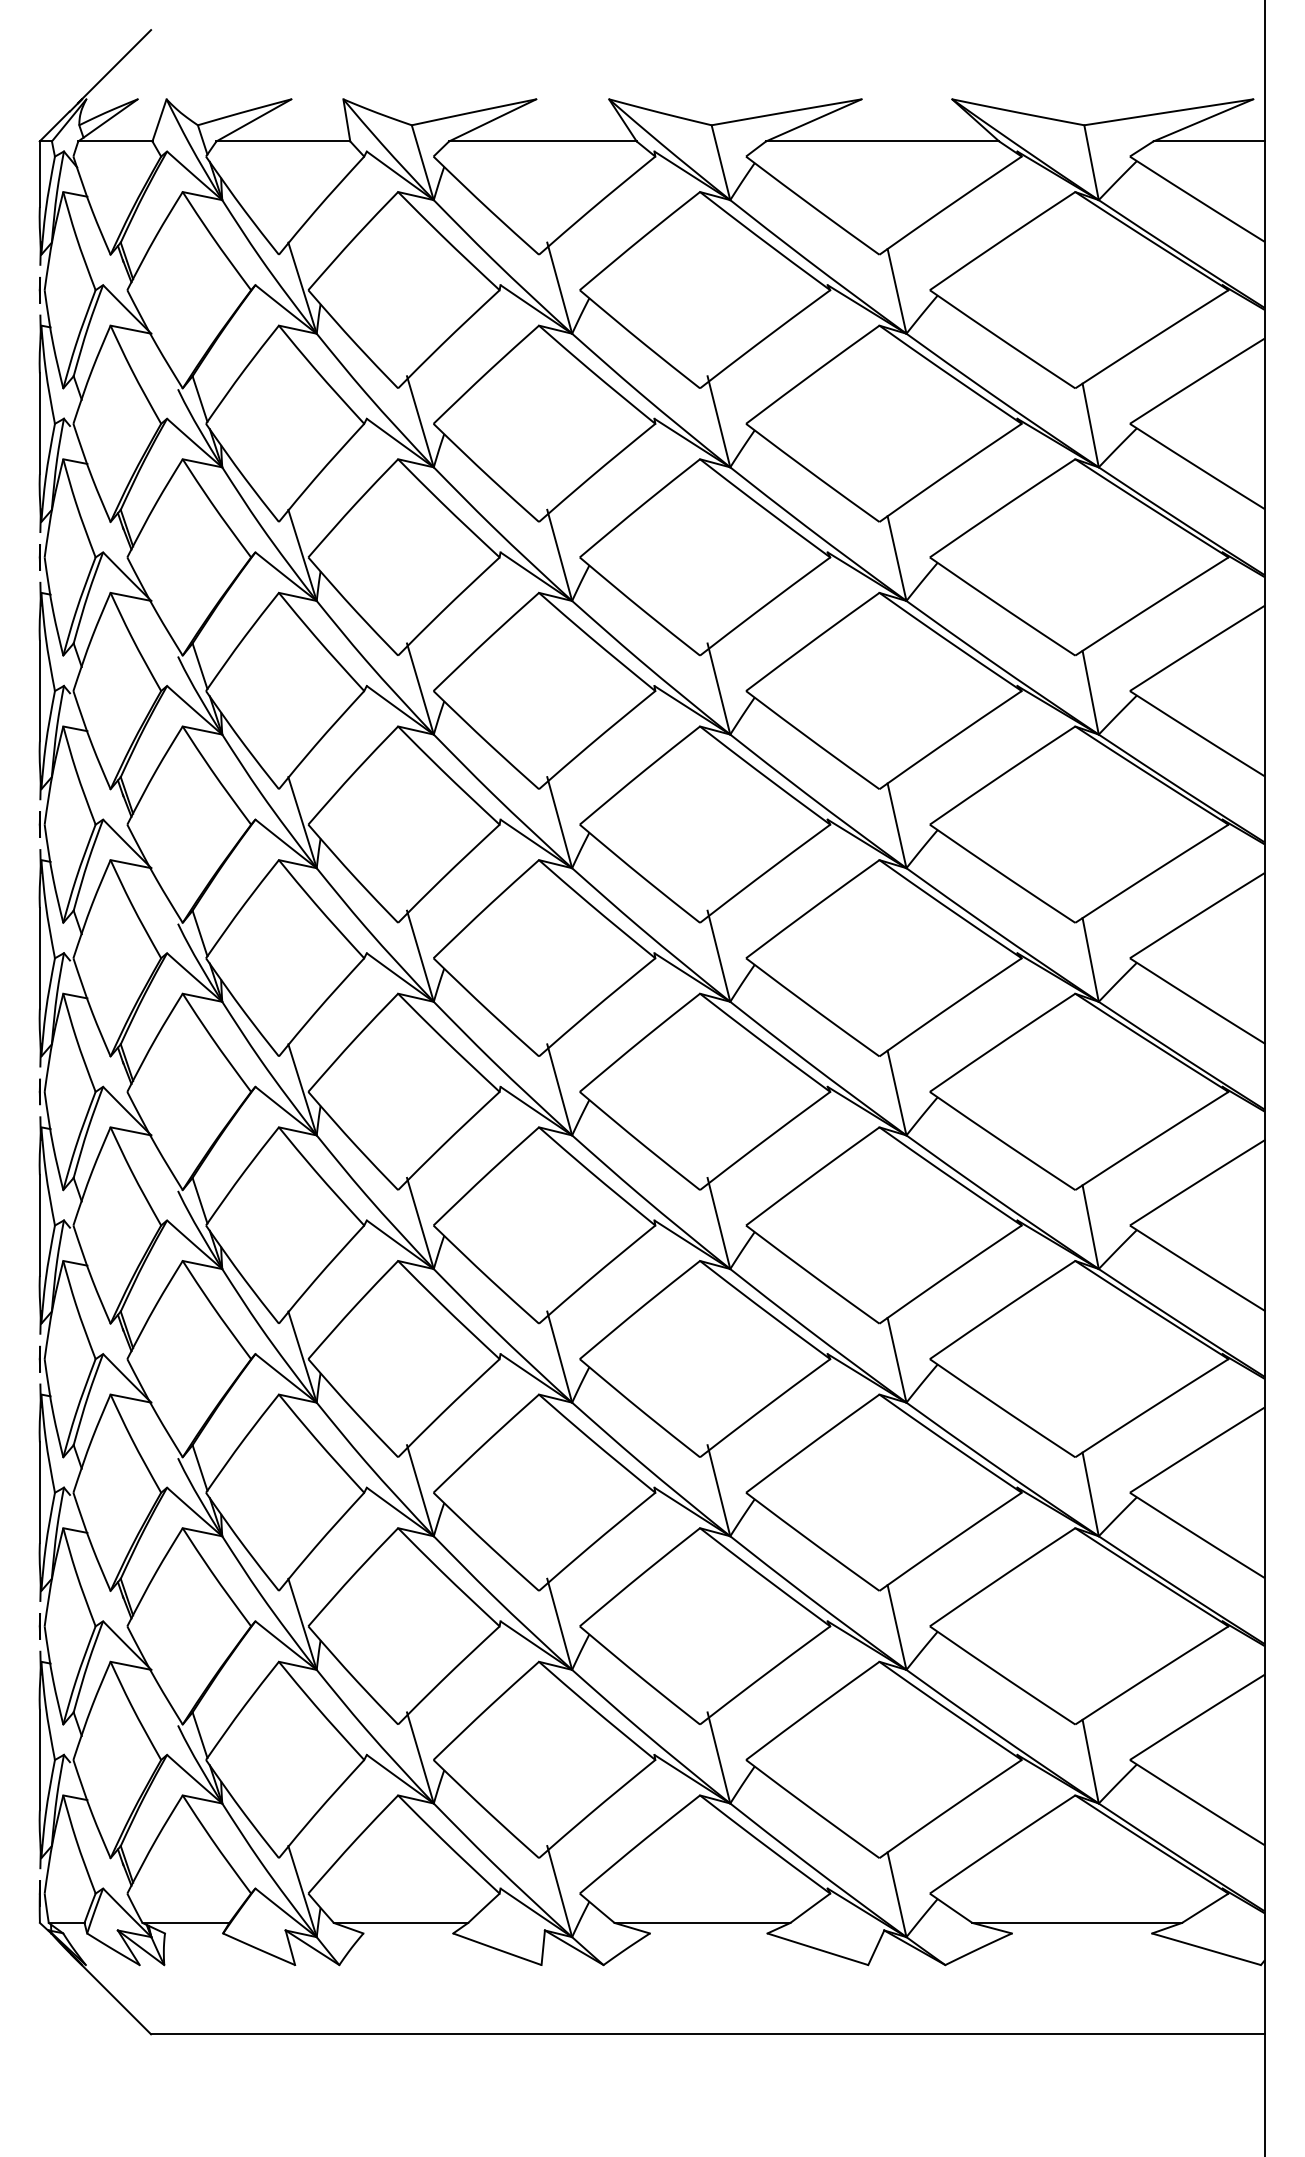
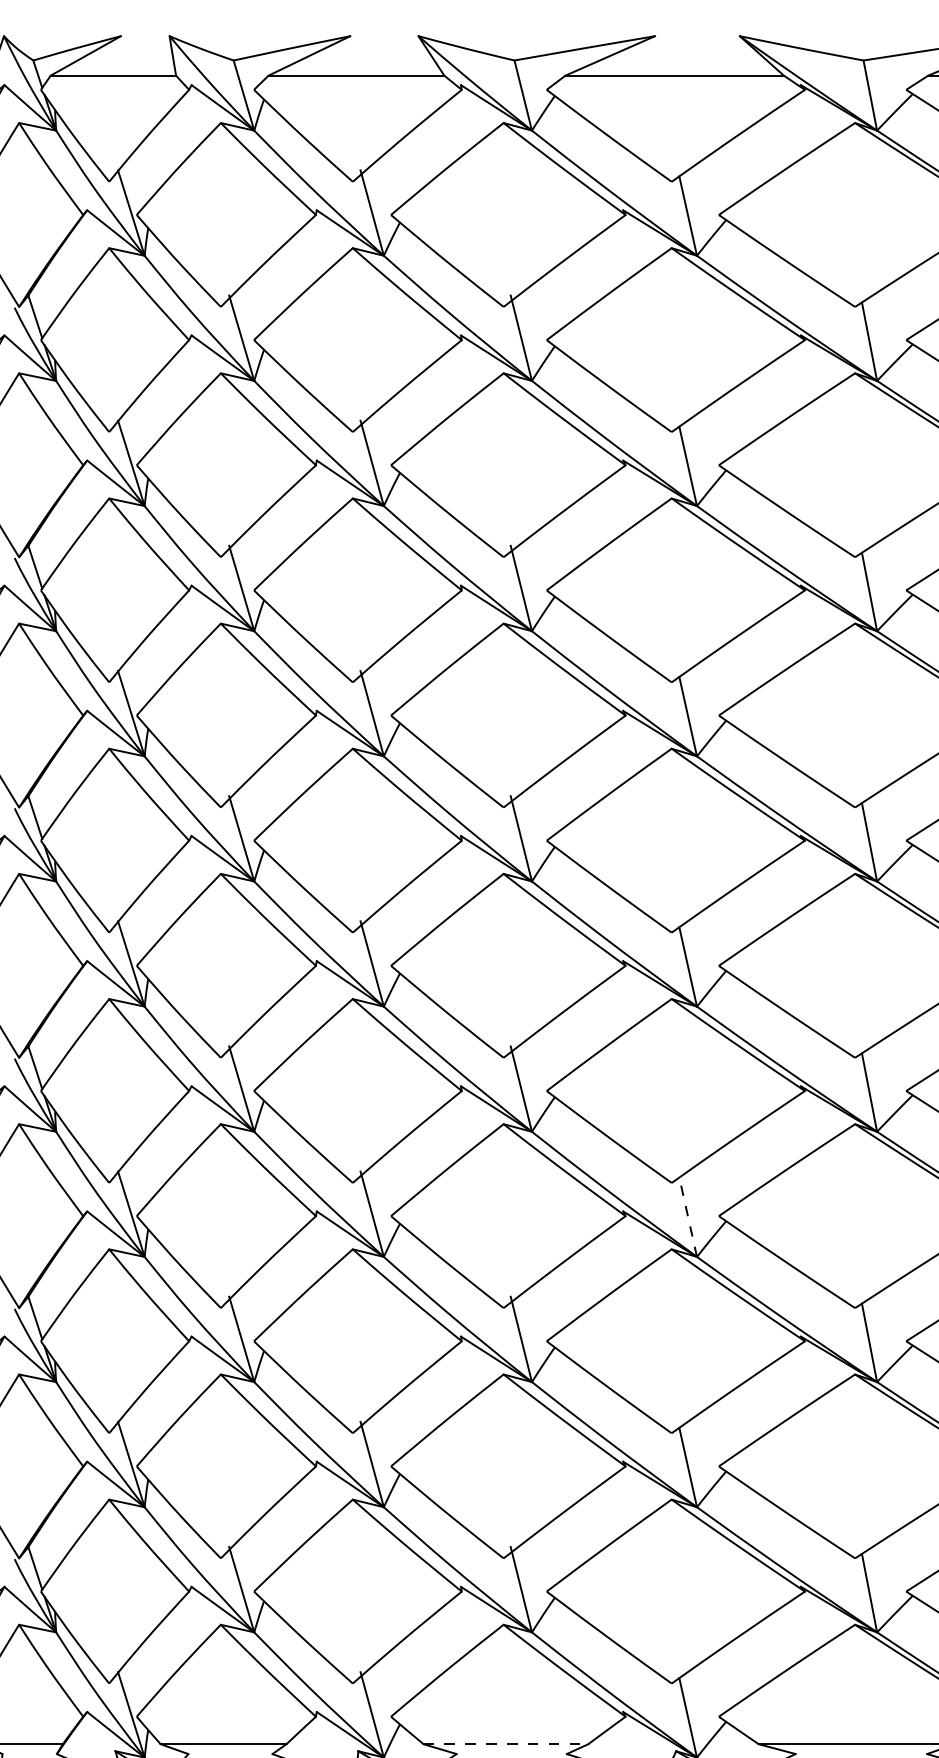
line: (896, 1359) -> (687, 1216), solid -> dashed
line: (702, 1922) -> (505, 1743), solid -> dashed

